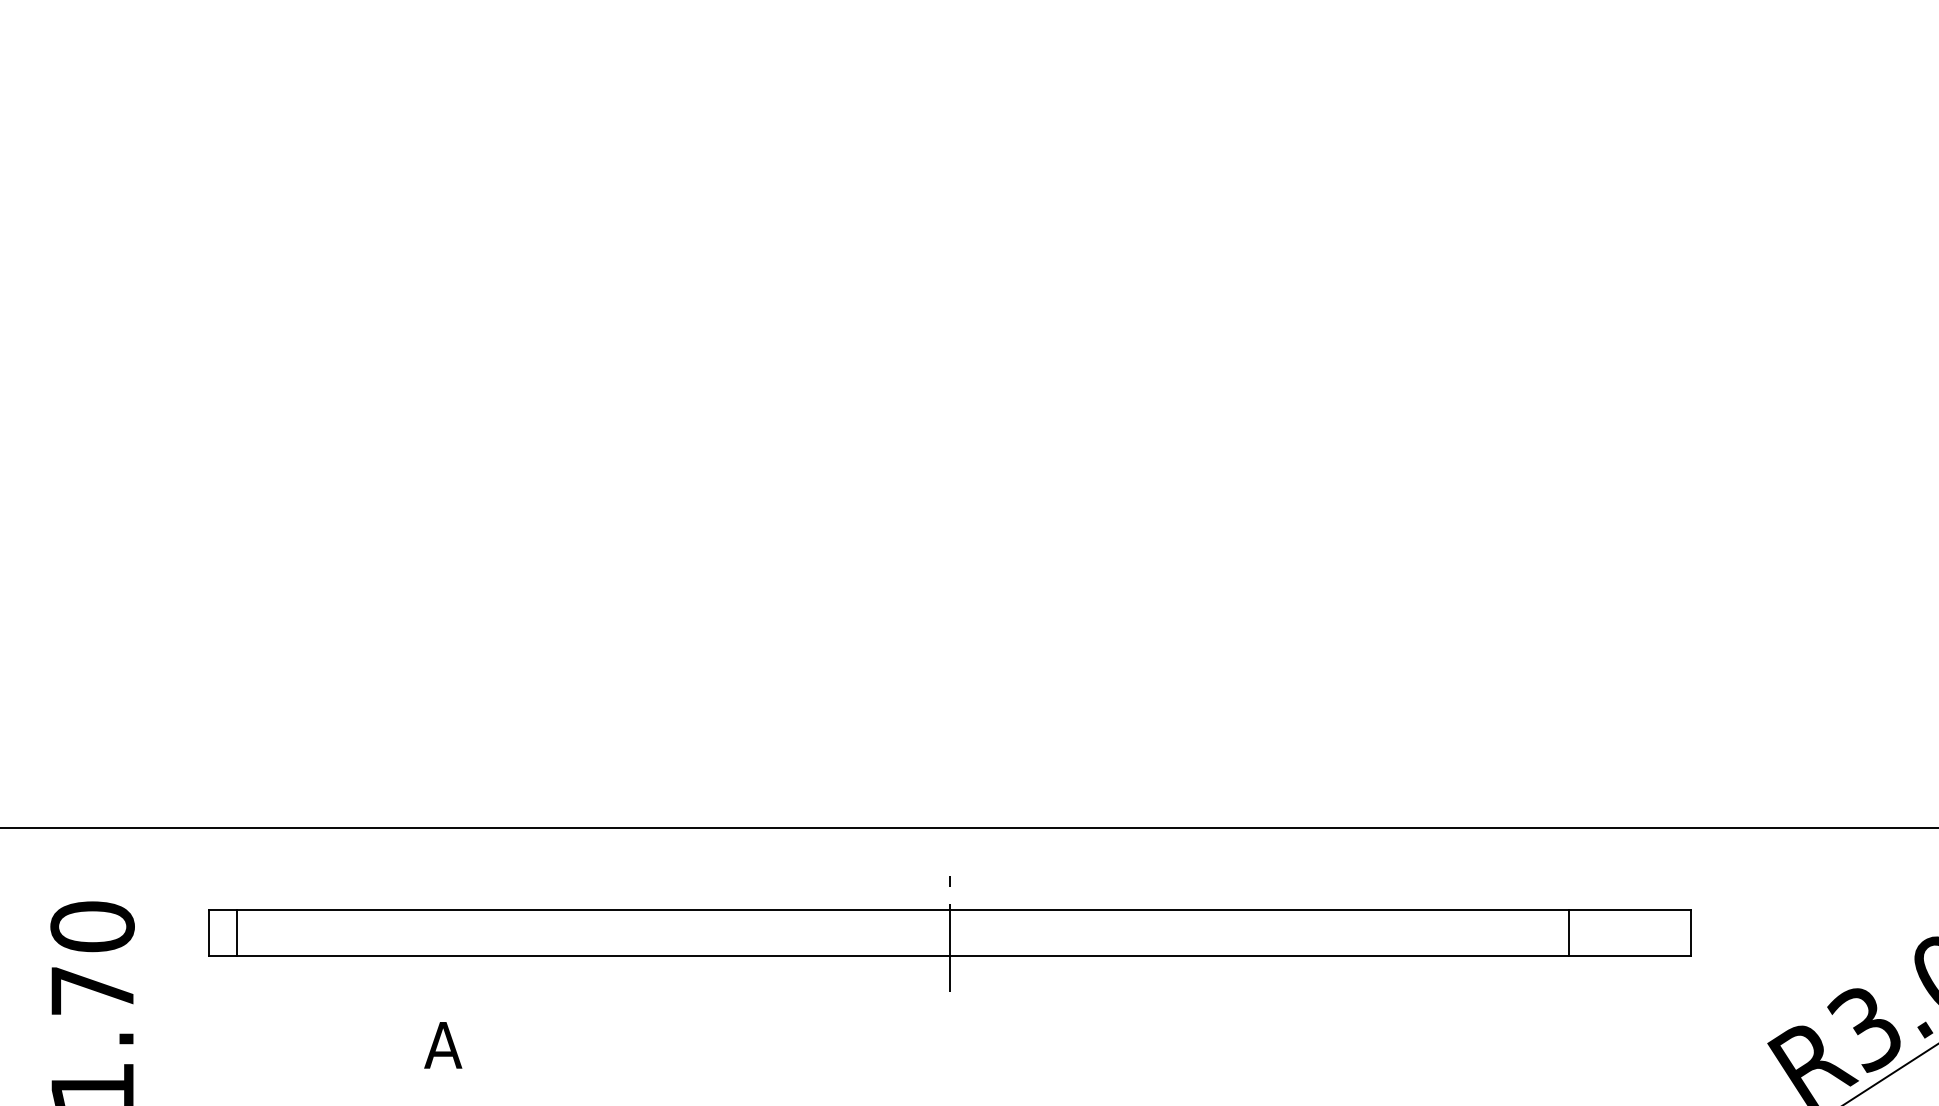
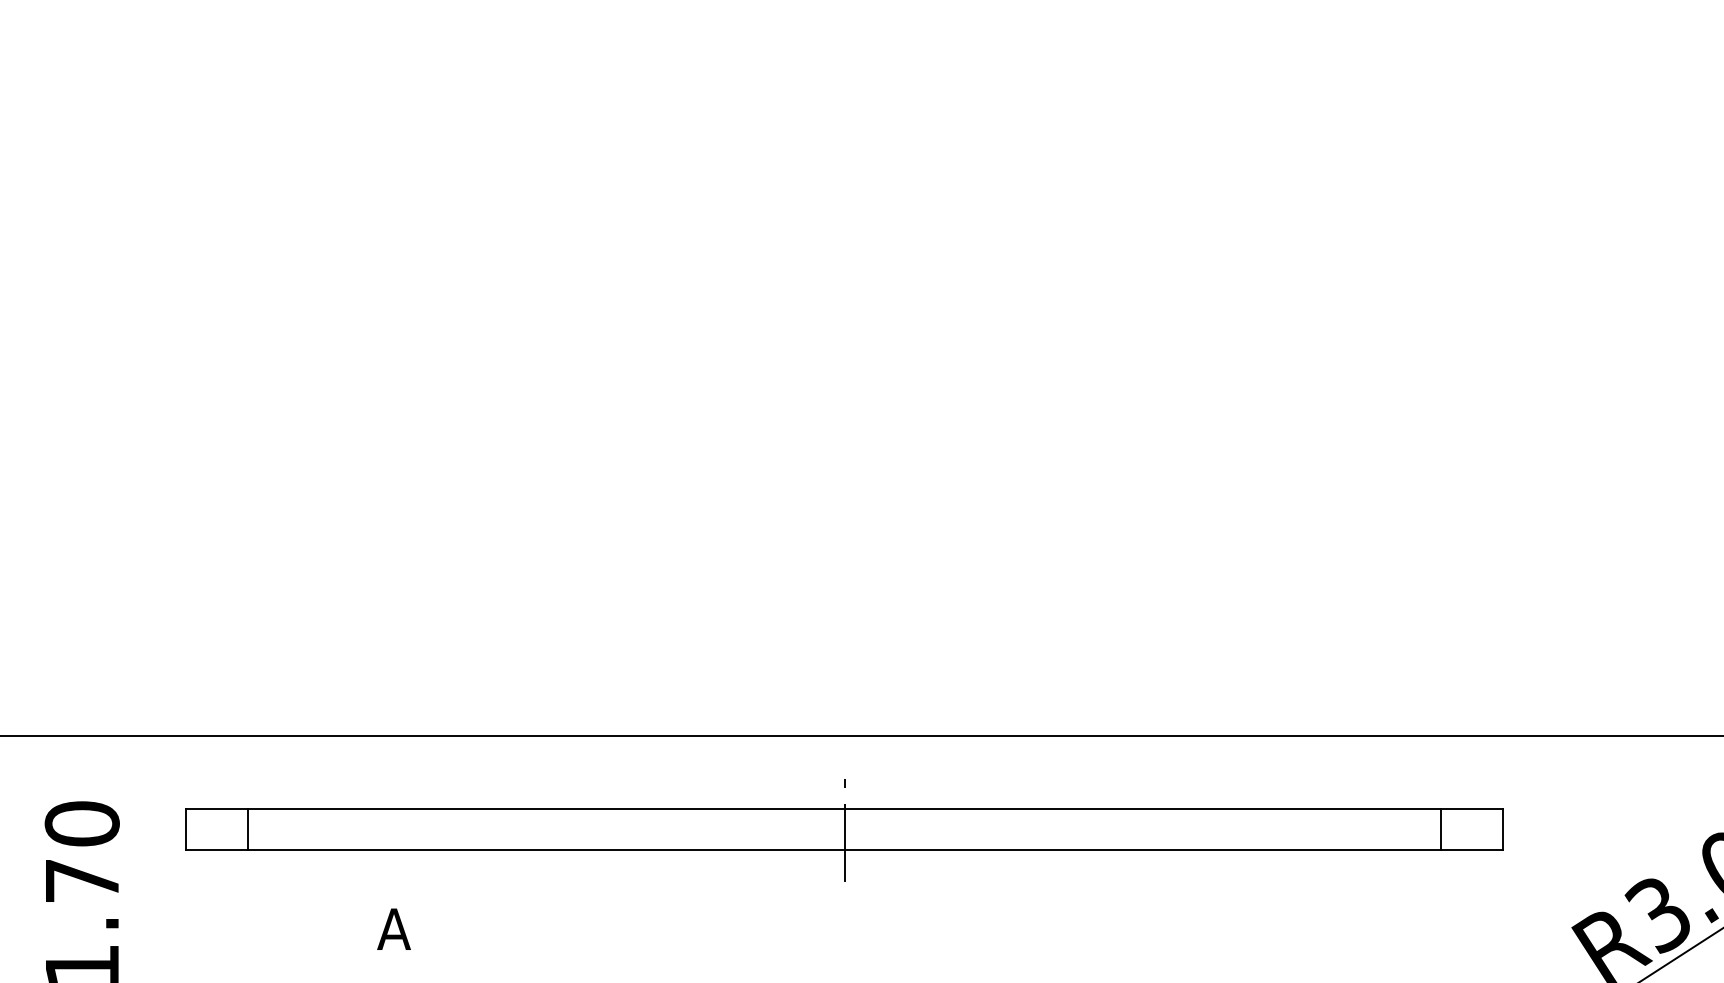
line: (237, 932) -> (248, 828), moved
line: (1568, 932) -> (1440, 828), moved

